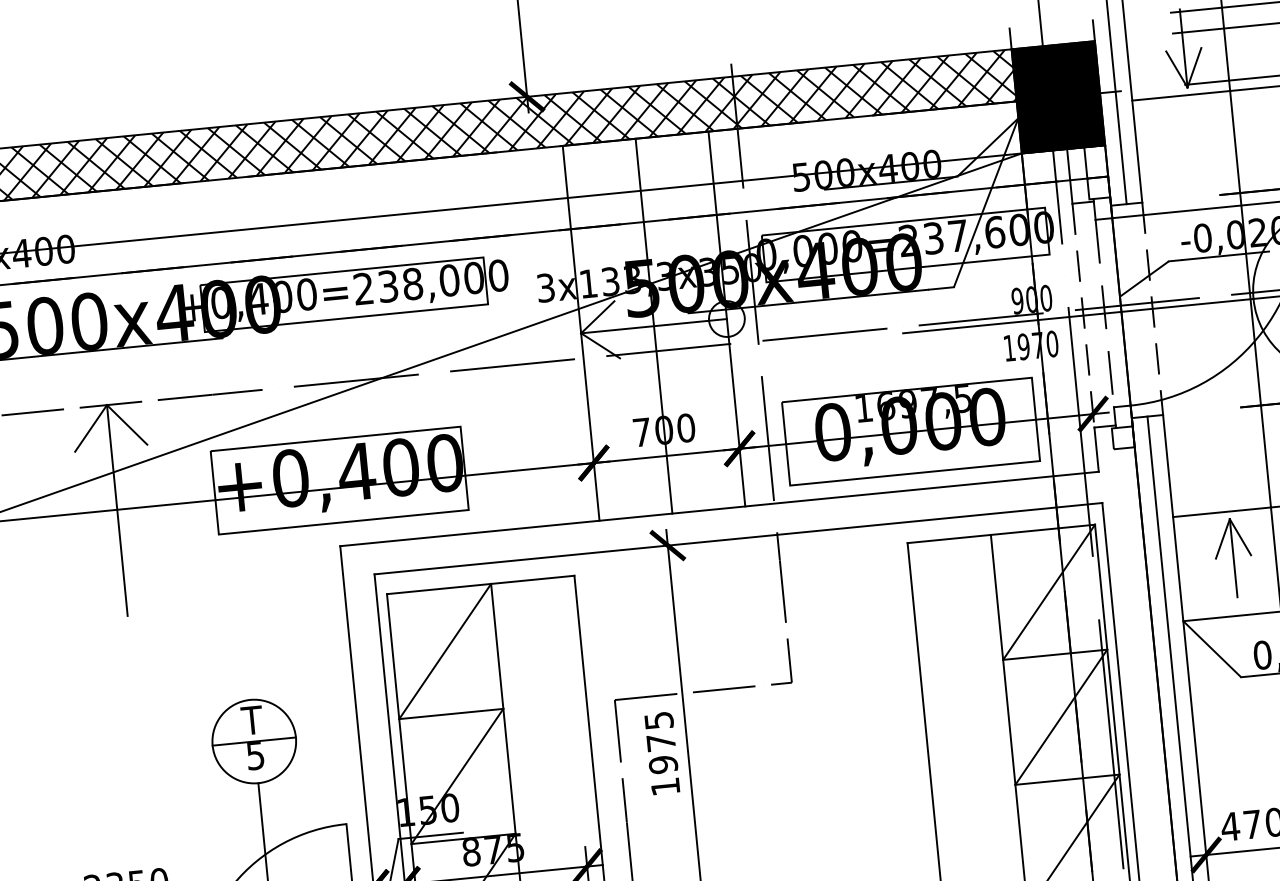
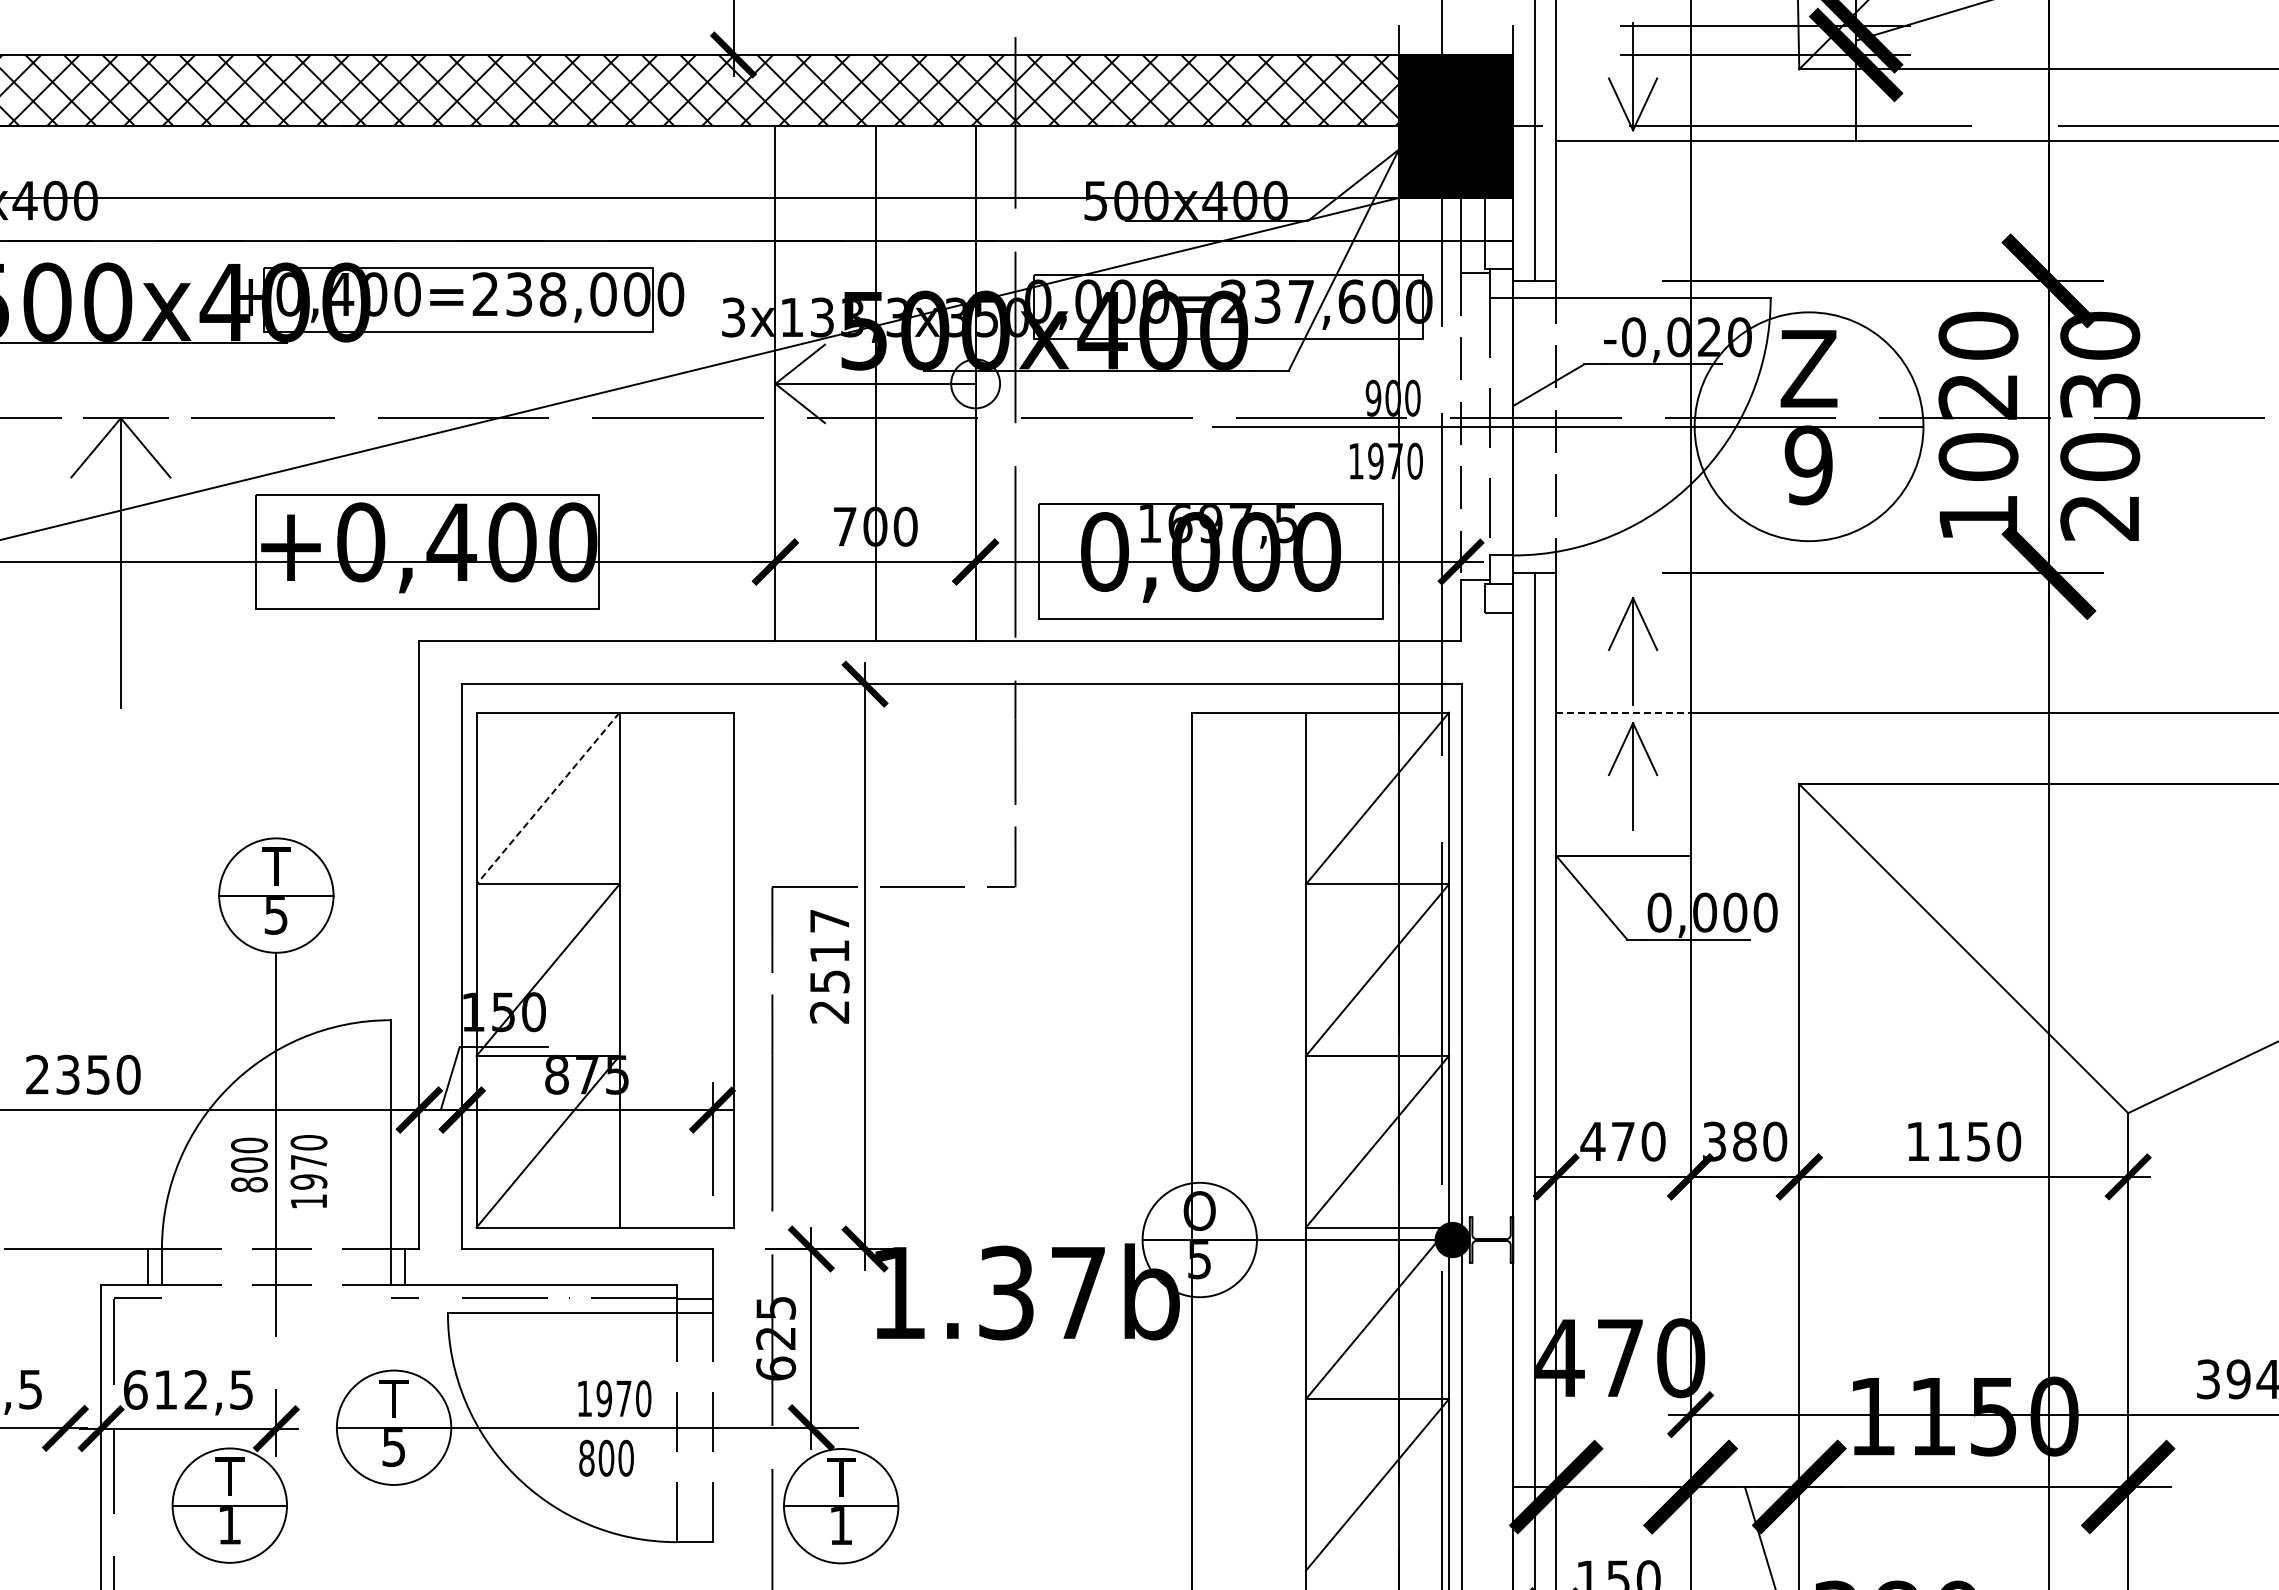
part: (1225, 466) -> (1633, 651), added
line: (1222, 512) -> (1623, 712), solid -> dashed
line: (445, 651) -> (548, 798), solid -> dashed
text: (662, 753) -> (829, 966), 1975 -> 2517

